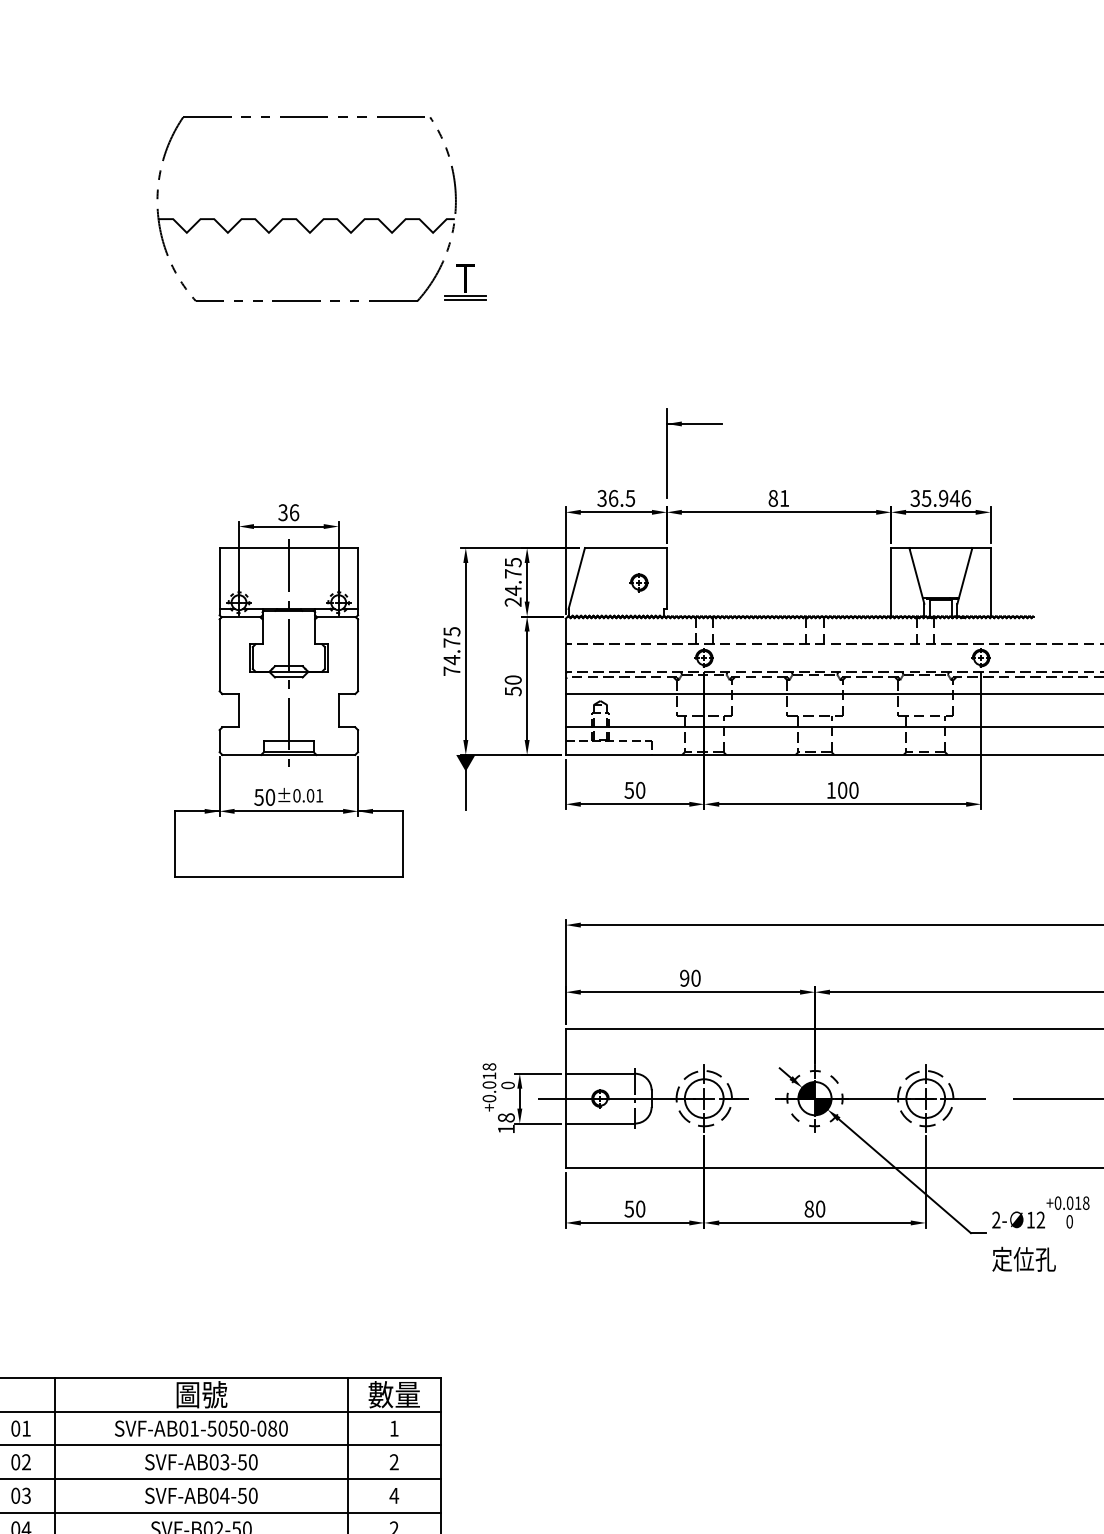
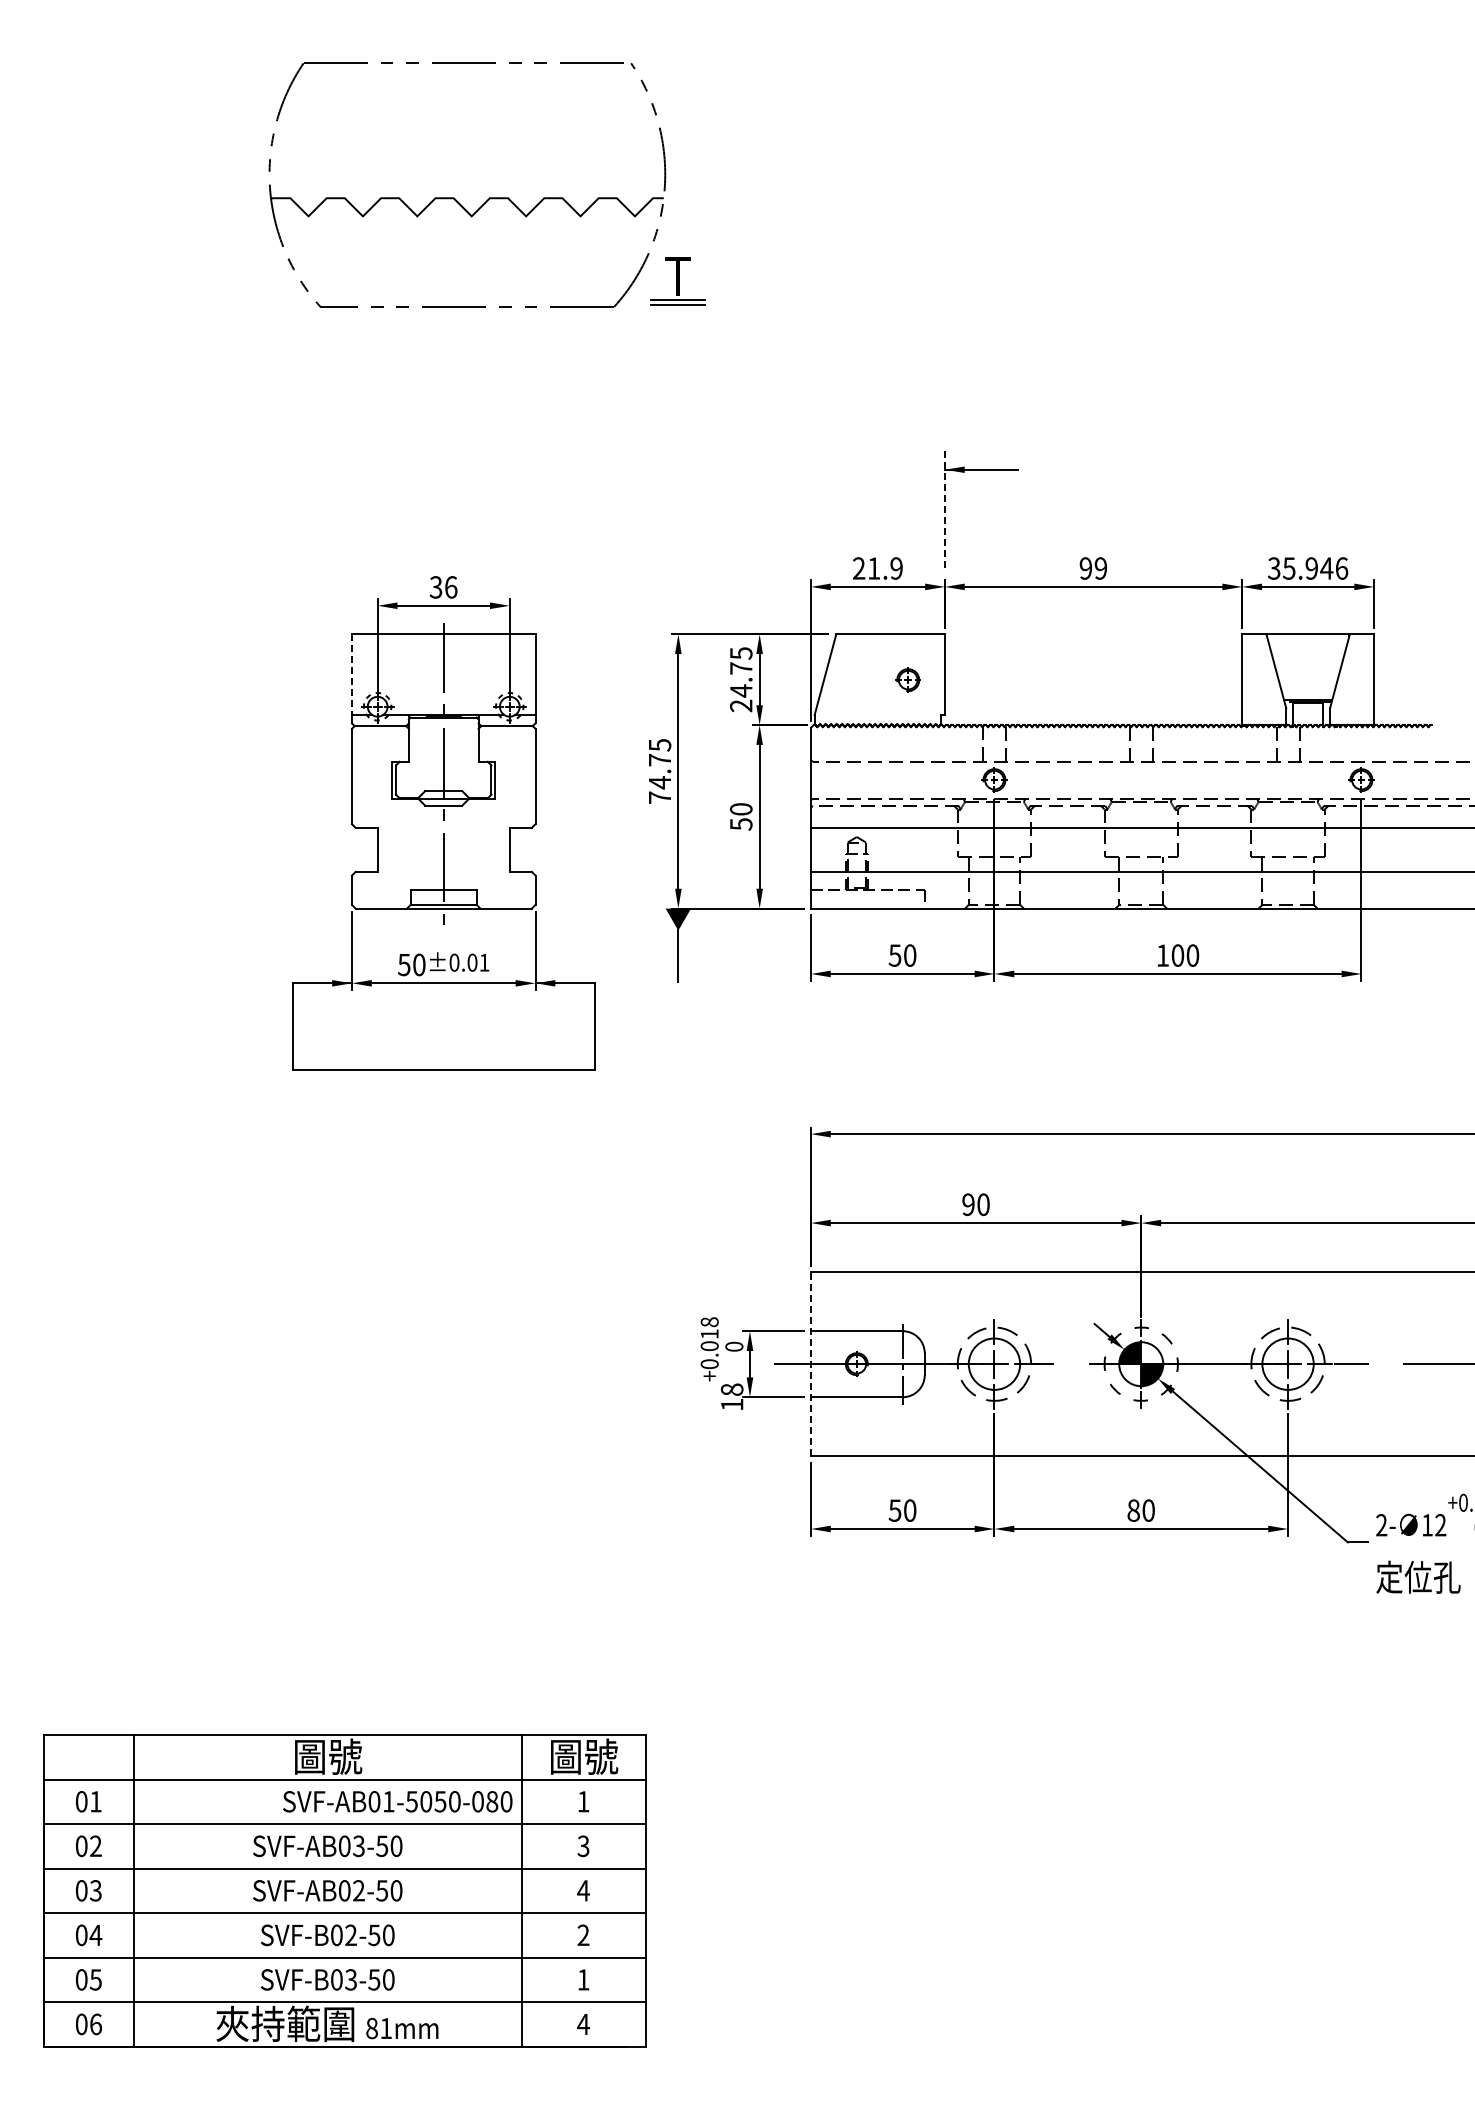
line: (666, 453) -> (944, 508), solid -> dashed
text: (616, 498) -> (877, 568), 36.5 -> 21.9
text: (778, 498) -> (1093, 568), 81 -> 99
line: (220, 579) -> (352, 675), solid -> dashed
line: (565, 1098) -> (810, 1364), solid -> dashed
text: (394, 1394) -> (583, 1756), 數量 -> 圖號
text: (201, 1428) -> (397, 1801), moved
text: (394, 1462) -> (583, 1846), 2 -> 3
text: (224, 1495) -> (358, 1890), SVF-AB04-50 -> SVF-AB02-50

